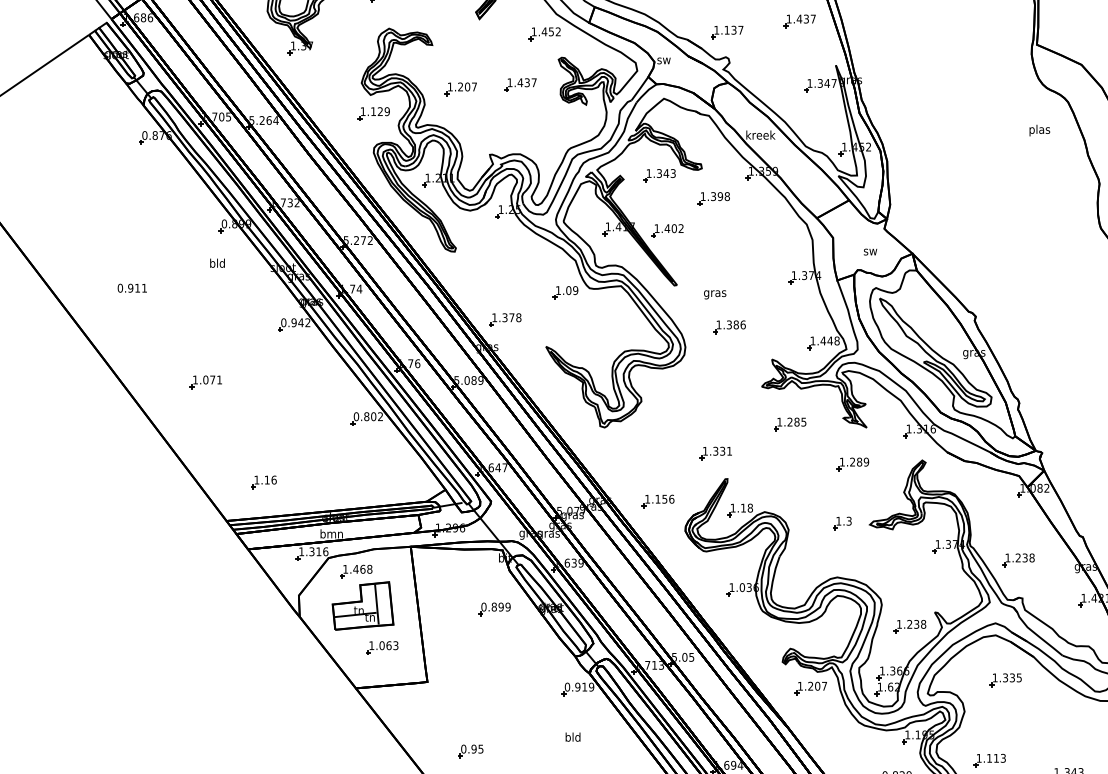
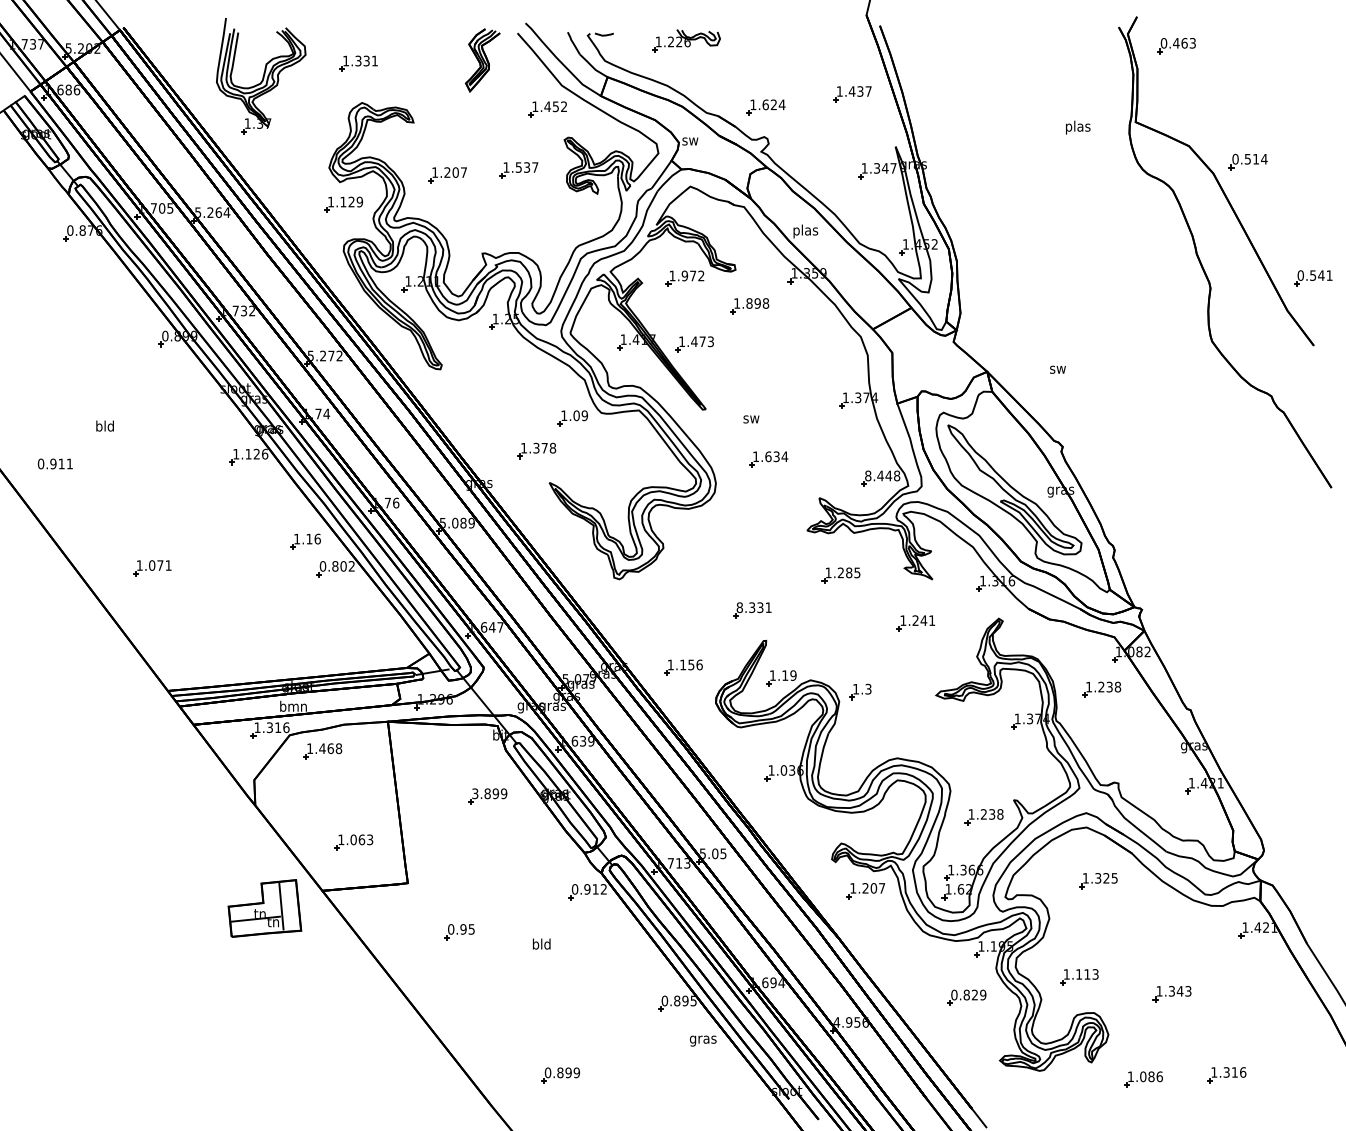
text: (733, 29) -> (773, 104), 1.137 -> 1.624
text: (520, 82) -> (518, 167), 1.437 -> 1.537
text: (1040, 130) -> (1078, 127), moved
text: (760, 136) -> (805, 231), kreek -> plas
text: (665, 173) -> (692, 275), 1.343 -> 1.972
text: (713, 196) -> (749, 303), 1.398 -> 1.898
text: (677, 228) -> (706, 341), 1.402 -> 1.473
text: (870, 251) -> (1057, 369), moved
text: (217, 262) -> (104, 425), moved
text: (132, 287) -> (55, 463), moved
text: (715, 294) -> (751, 420), gras -> sw
part: (505, 319) -> (536, 450), moved
text: (295, 322) -> (250, 453), 0.942 -> 1.126
text: (736, 324) -> (776, 456), 1.386 -> 1.634
text: (813, 340) -> (868, 475), 1.448 -> 8.448
part: (206, 382) -> (152, 568), moved
text: (705, 451) -> (739, 607), 1.331 -> 8.331
text: (862, 462) -> (927, 620), 1.289 -> 1.241
part: (263, 482) -> (305, 541), moved
text: (750, 508) -> (793, 675), 1.18 -> 1.19
part: (842, 523) -> (860, 691), moved
part: (1018, 559) -> (1101, 689), moved
part: (362, 606) -> (264, 908), moved
text: (484, 606) -> (475, 793), 0.899 -> 3.899
text: (1012, 678) -> (1106, 878), 1.335 -> 1.325
text: (591, 687) -> (603, 889), 0.919 -> 0.912
text: (572, 736) -> (541, 943), moved
part: (470, 751) -> (459, 932), moved

